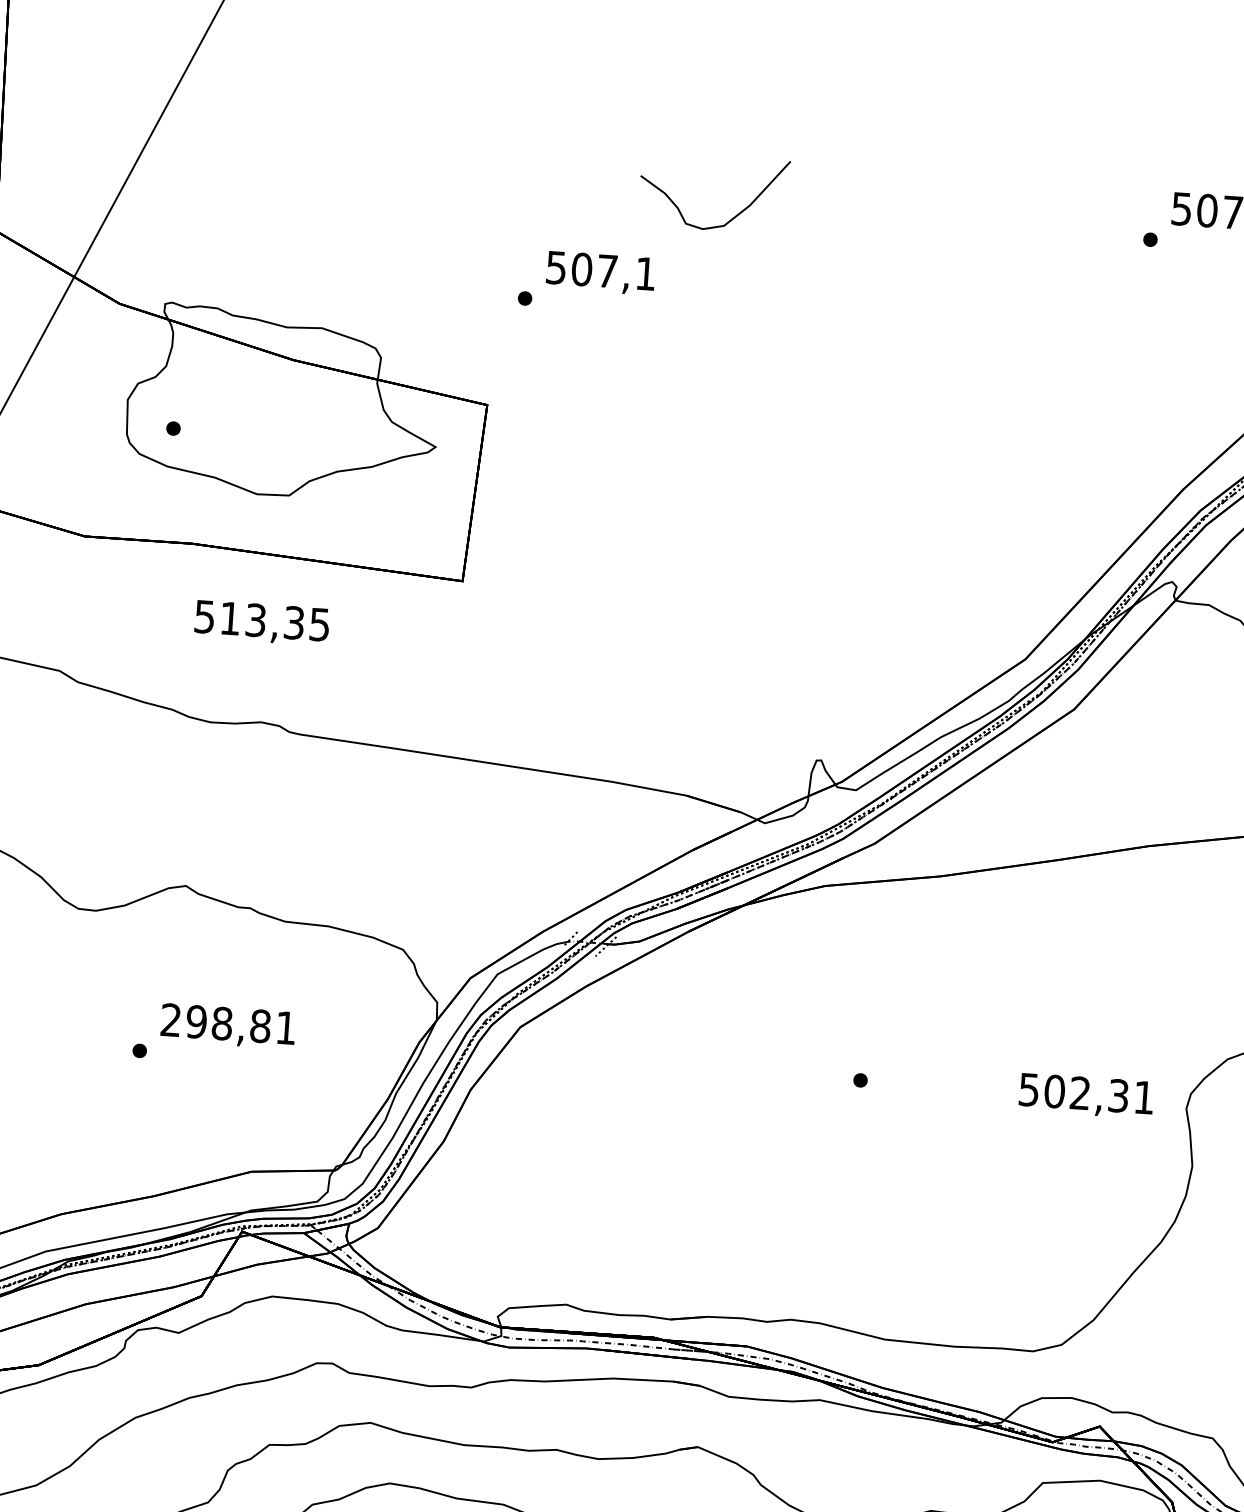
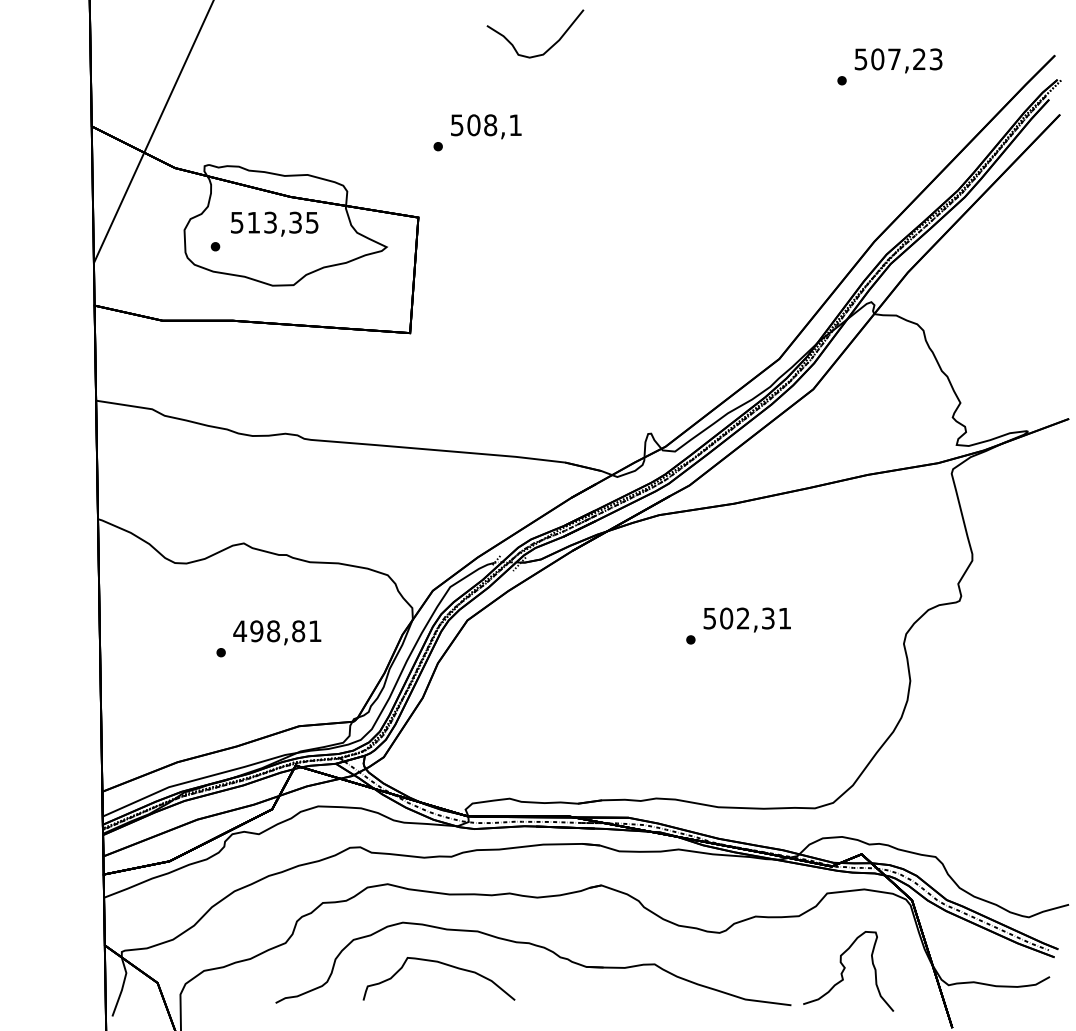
curve: (734, 215) -> (549, 47), moved
text: (607, 271) -> (490, 125), 507,1 -> 508,1
text: (261, 621) -> (274, 223), moved
text: (171, 1018) -> (240, 630), 298,81 -> 498,81
text: (1085, 1095) -> (746, 619), moved

